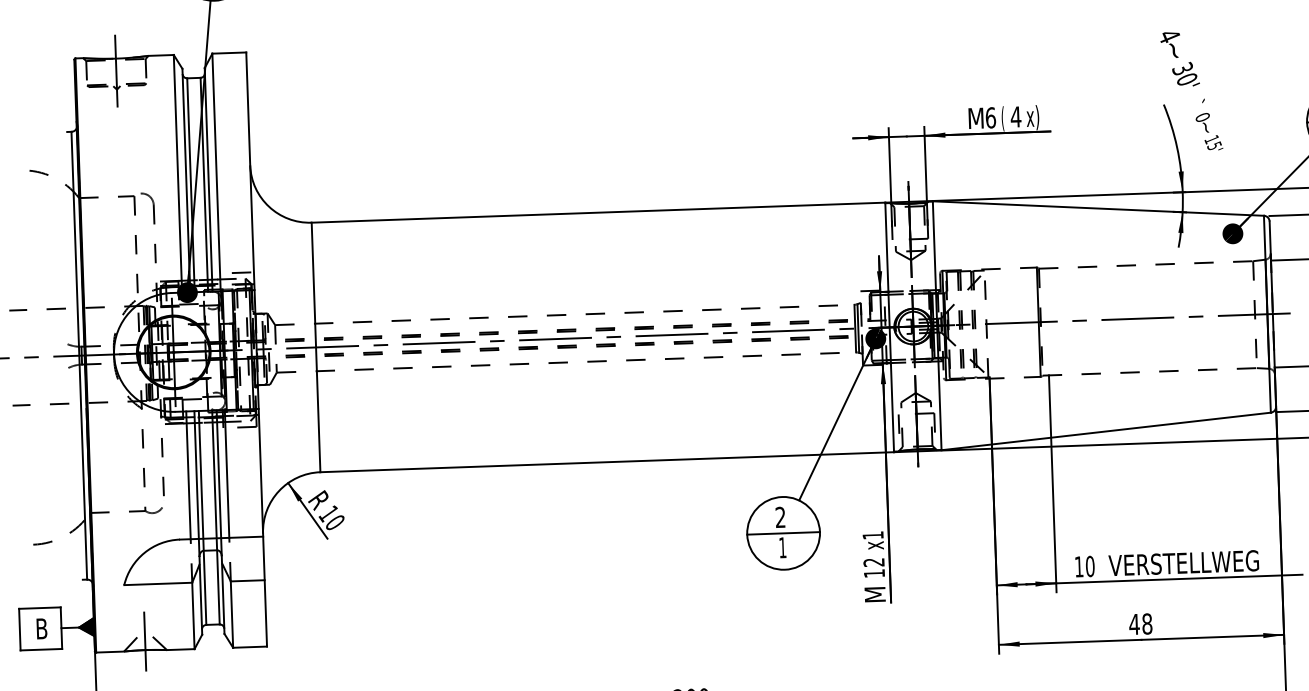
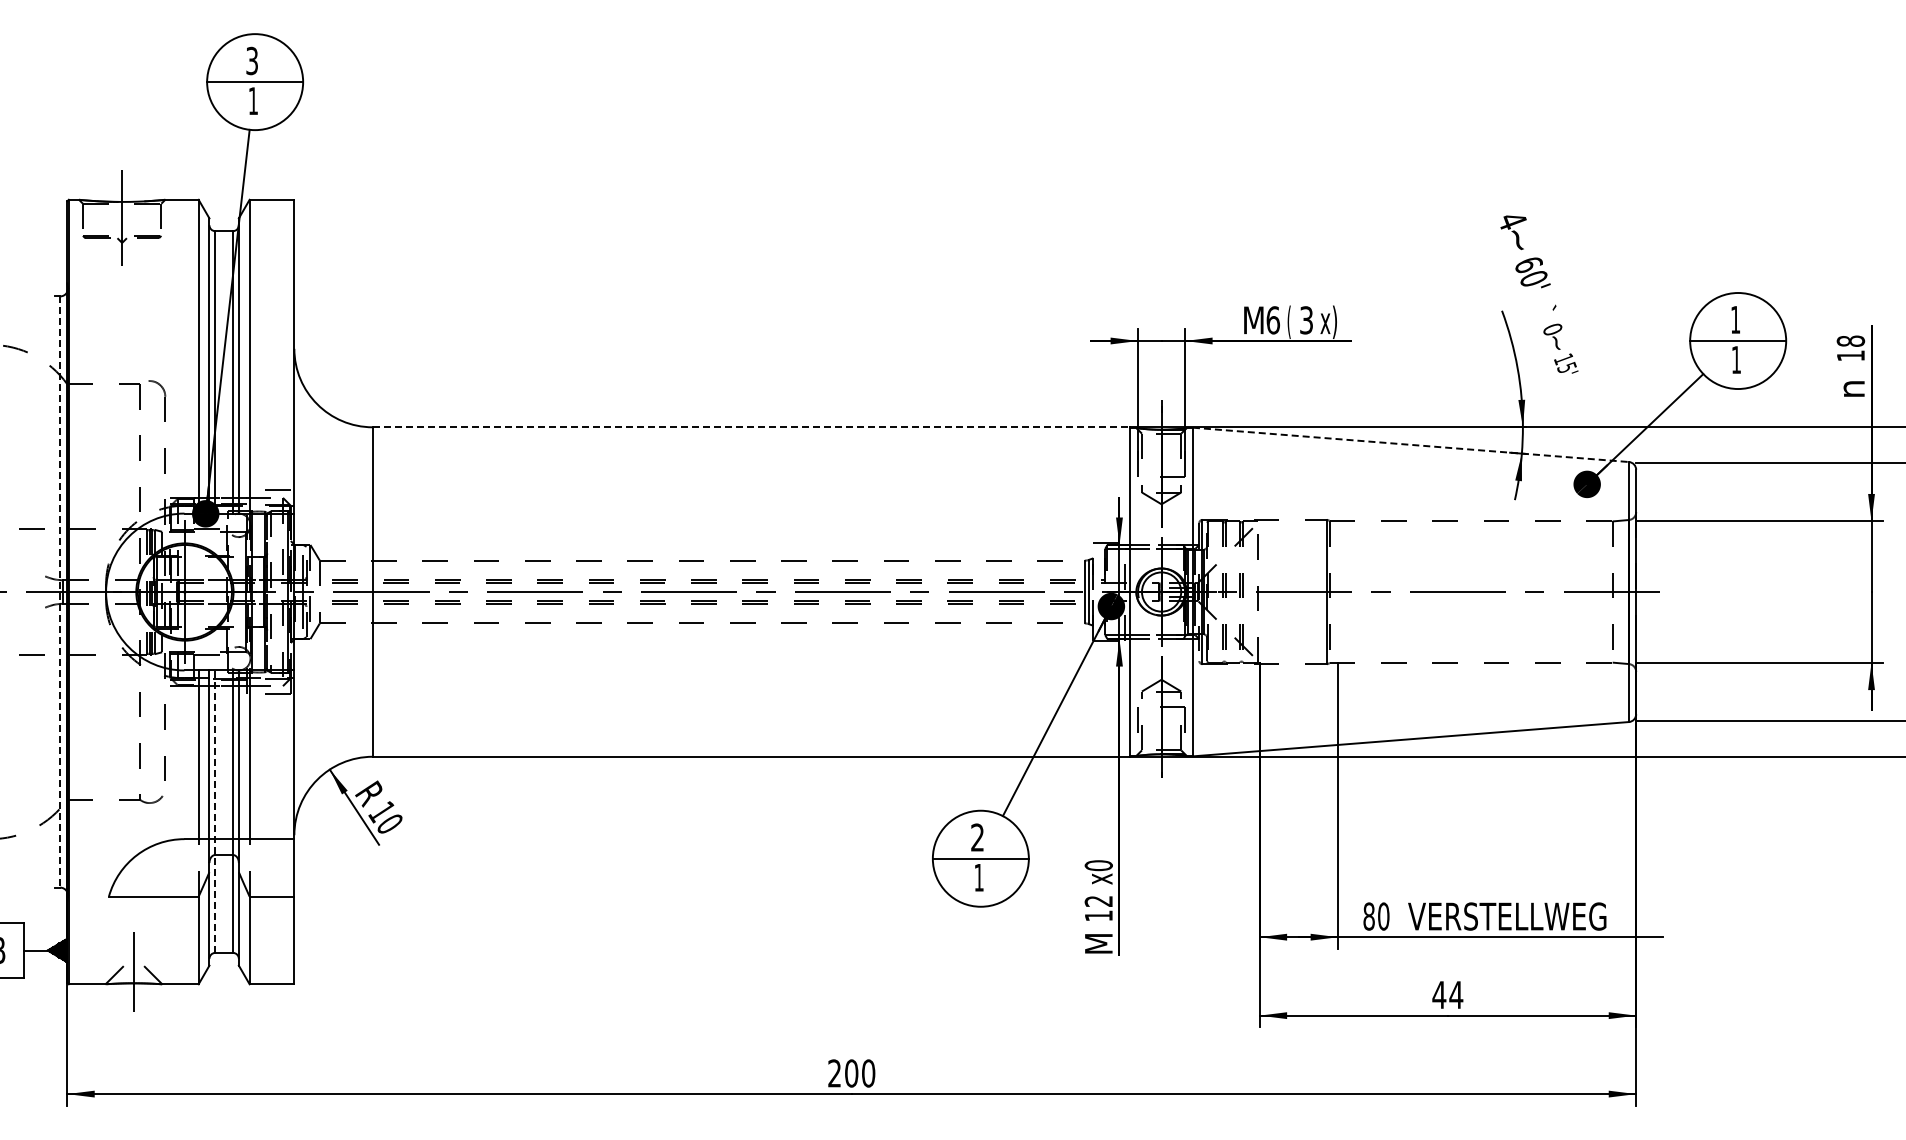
text: (1182, 68) -> (1528, 264), 30' -> 60'
text: (1015, 117) -> (1306, 320), 4 -> 3
line: (1098, 208) -> (1410, 444), solid -> dashed
line: (598, 212) -> (751, 427), solid -> dashed
line: (79, 356) -> (60, 592), solid -> dashed
line: (202, 517) -> (215, 811), solid -> dashed
text: (872, 535) -> (1098, 865), x1 -> x0
text: (1078, 566) -> (1368, 916), 10 -> 80
text: (1147, 623) -> (1456, 994), 48 -> 44

